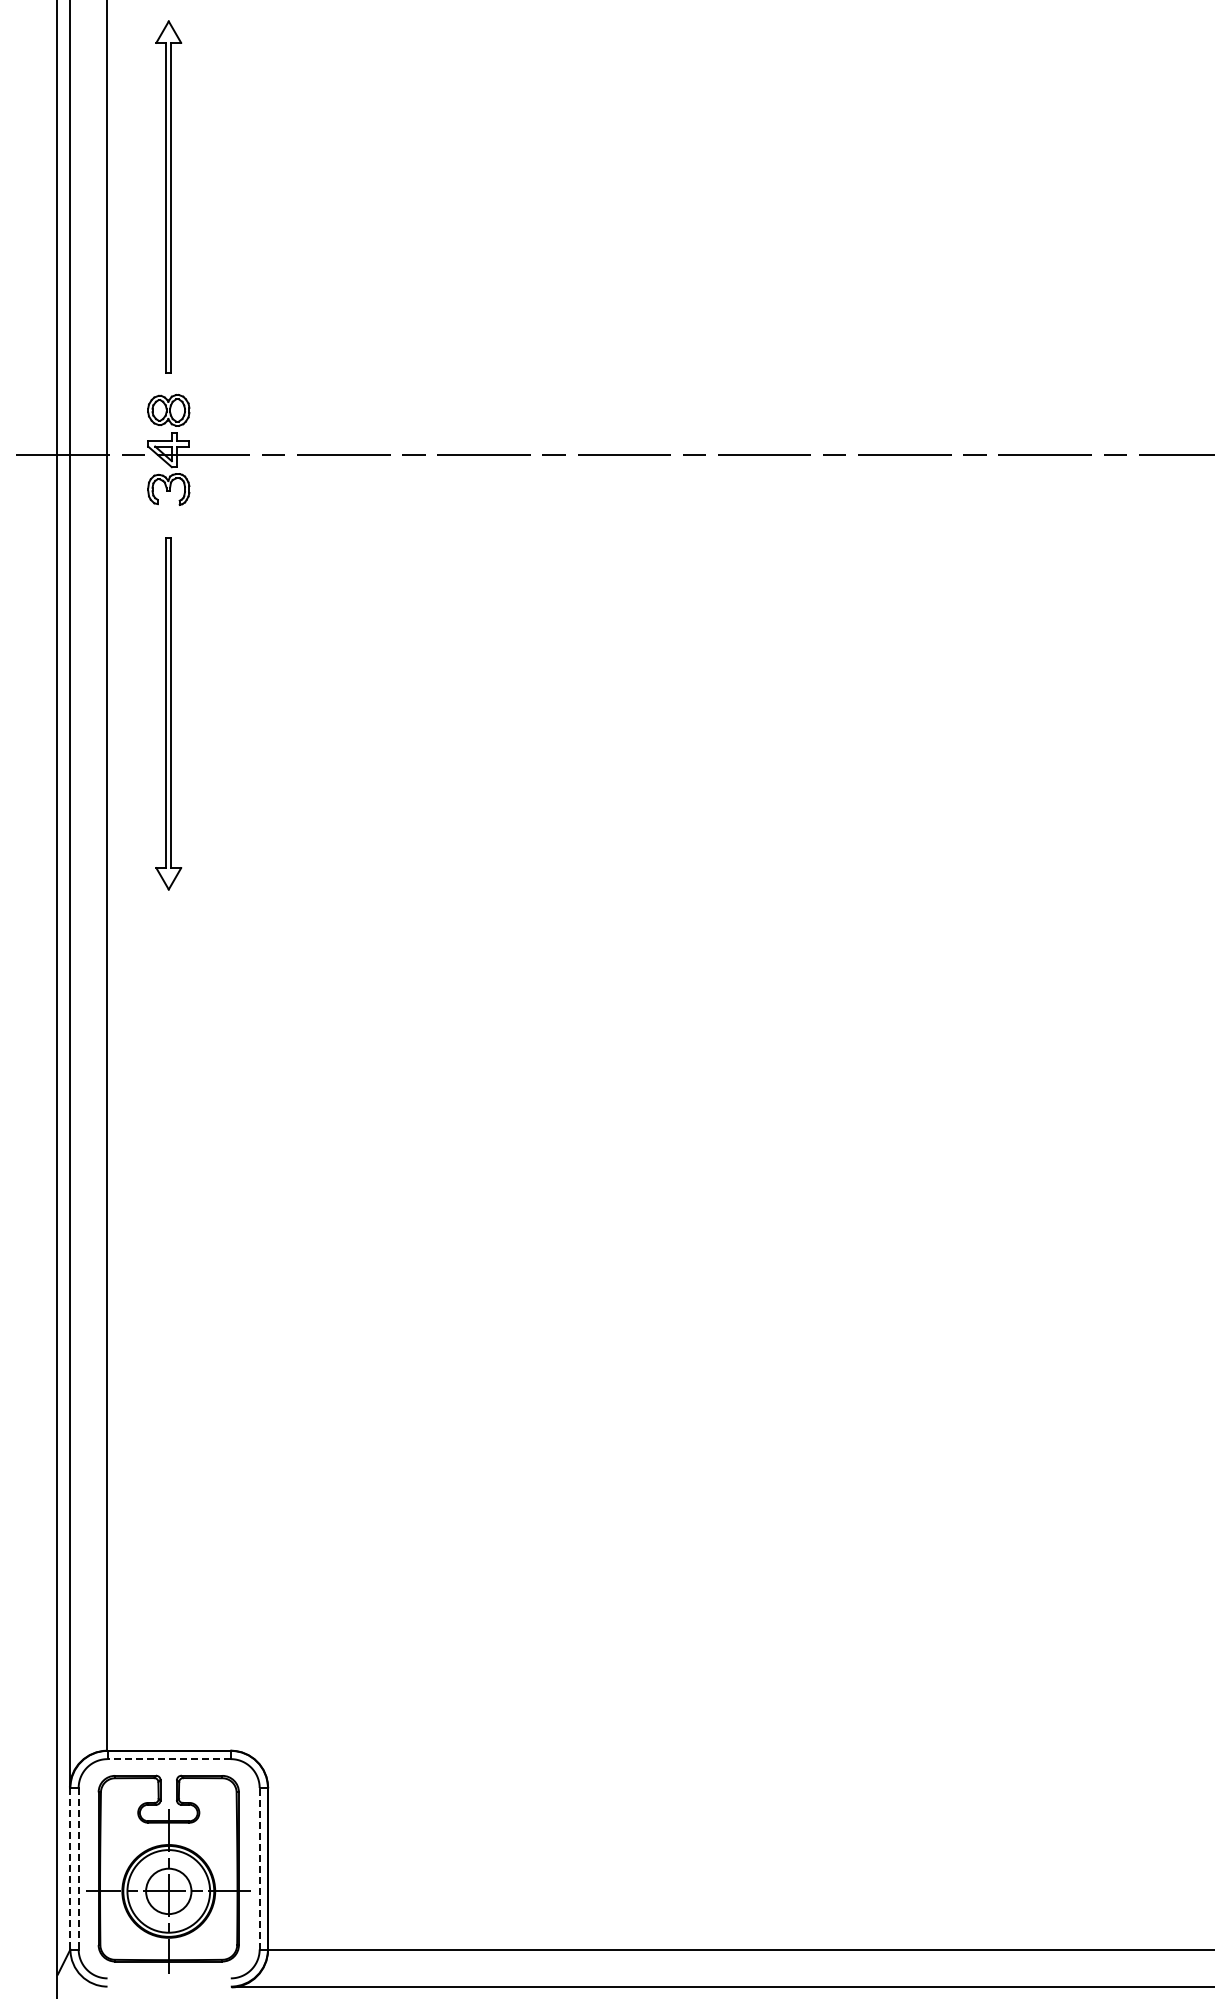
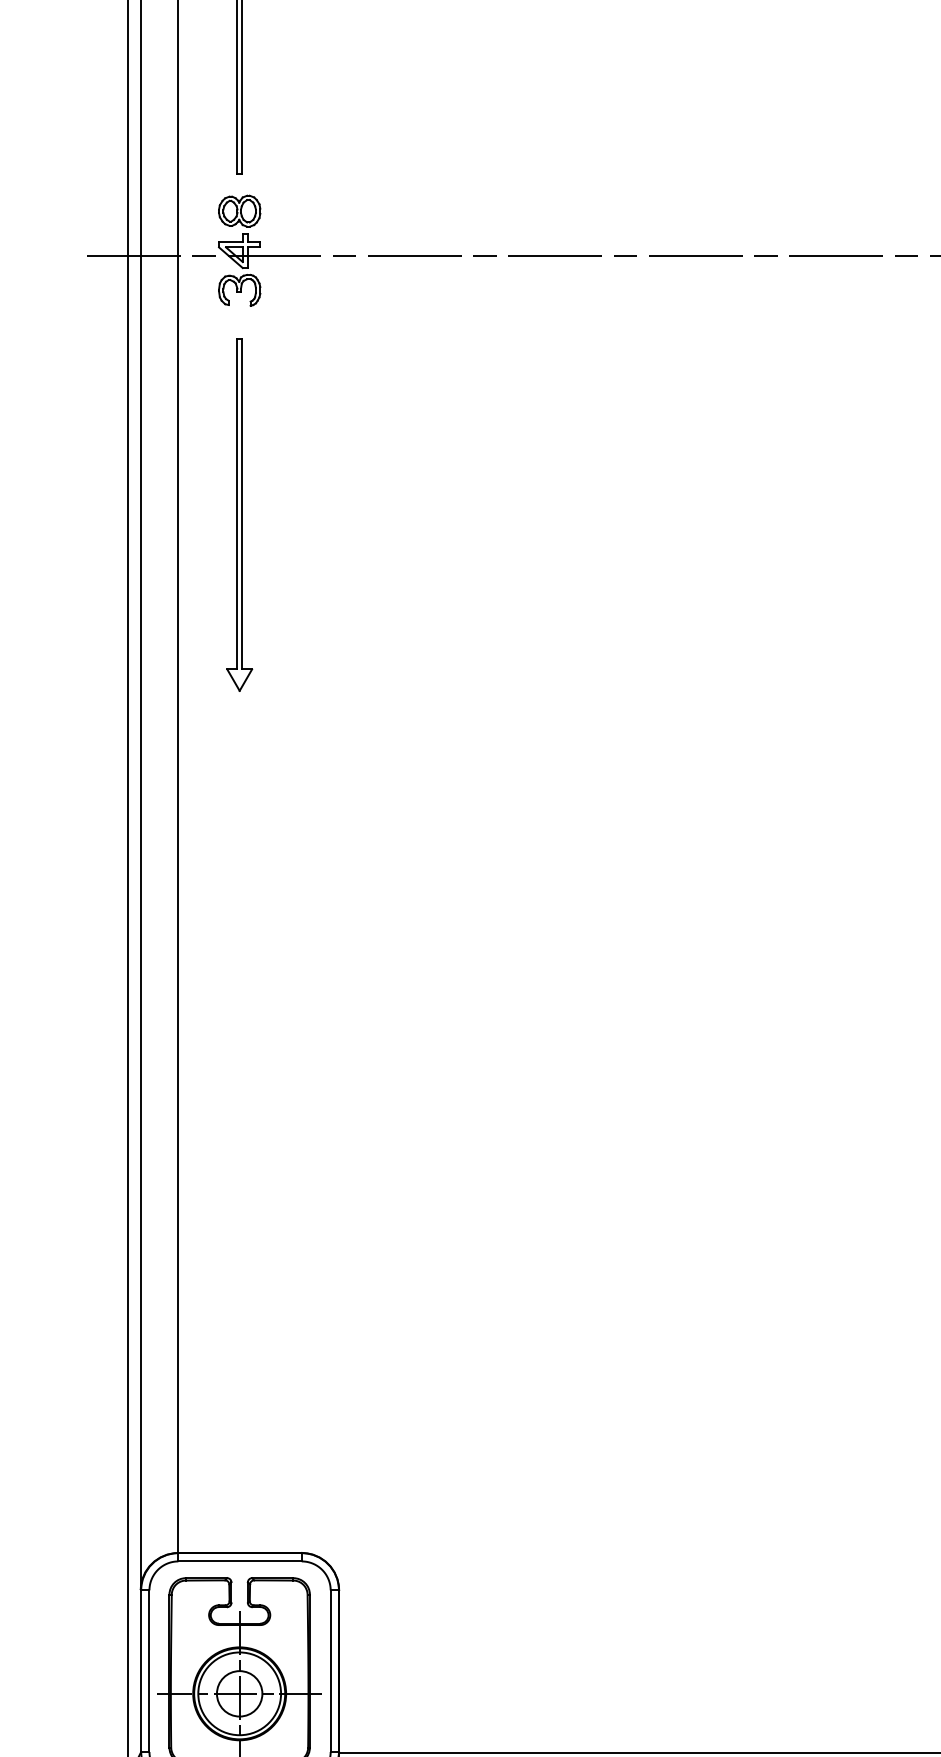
line: (169, 1759) -> (240, 1561), dashed -> solid
line: (70, 1868) -> (141, 1670), dashed -> solid
line: (78, 1868) -> (149, 1670), dashed -> solid
line: (259, 1868) -> (330, 1670), dashed -> solid

